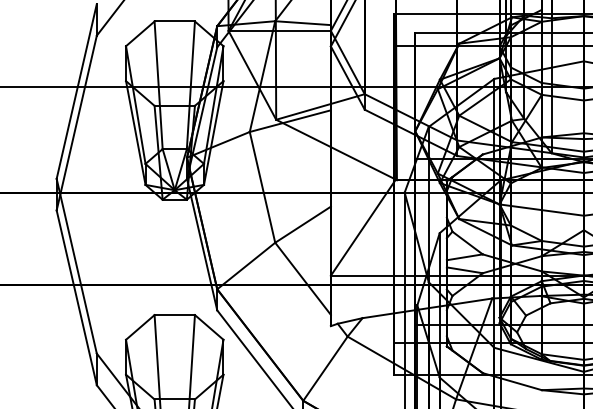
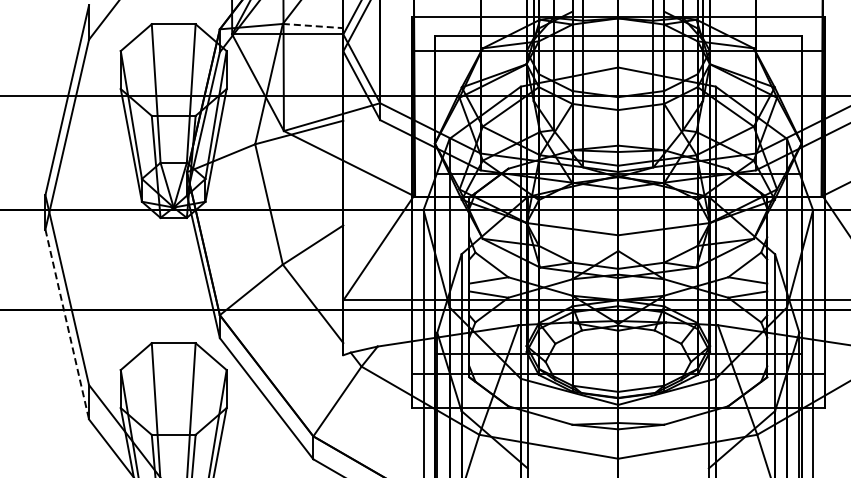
line: (303, 23) -> (313, 26), solid -> dashed
line: (77, 297) -> (67, 324), solid -> dashed

